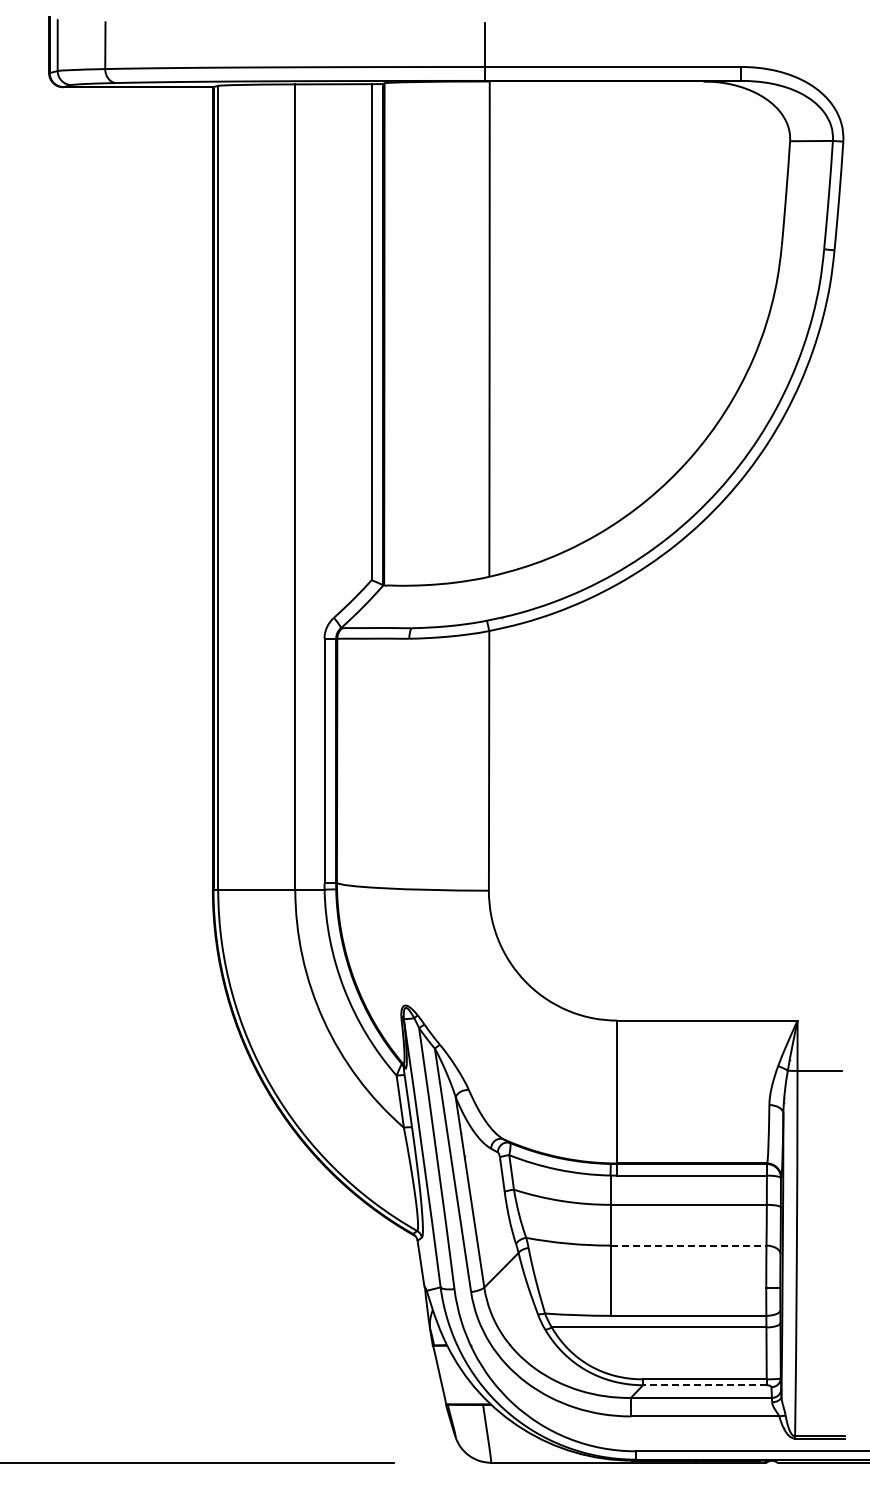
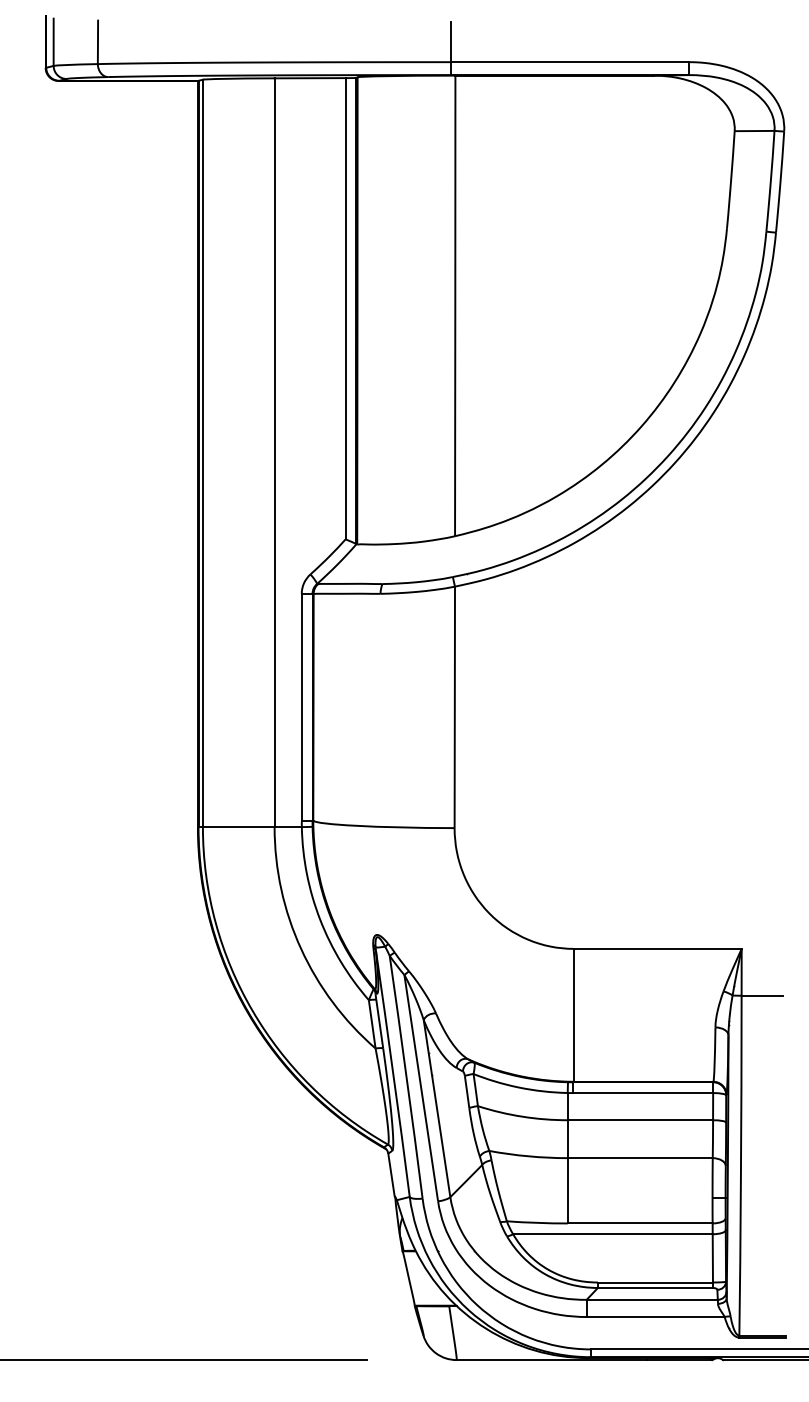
line: (688, 1245) -> (640, 1158), dashed -> solid
line: (704, 1385) -> (655, 1288), dashed -> solid

